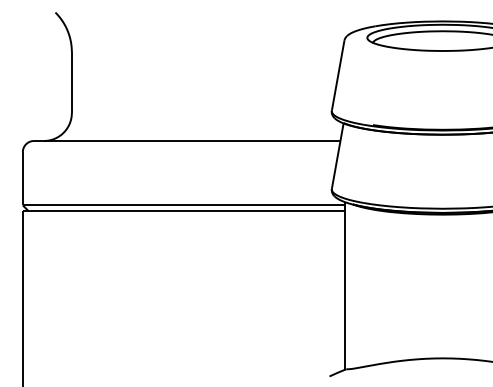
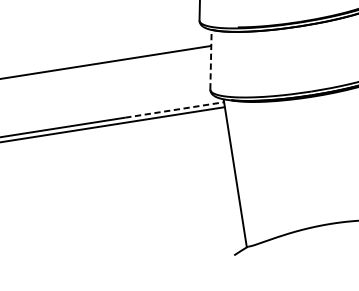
line: (337, 155) -> (210, 59), solid -> dashed
line: (288, 205) -> (174, 110), solid -> dashed

